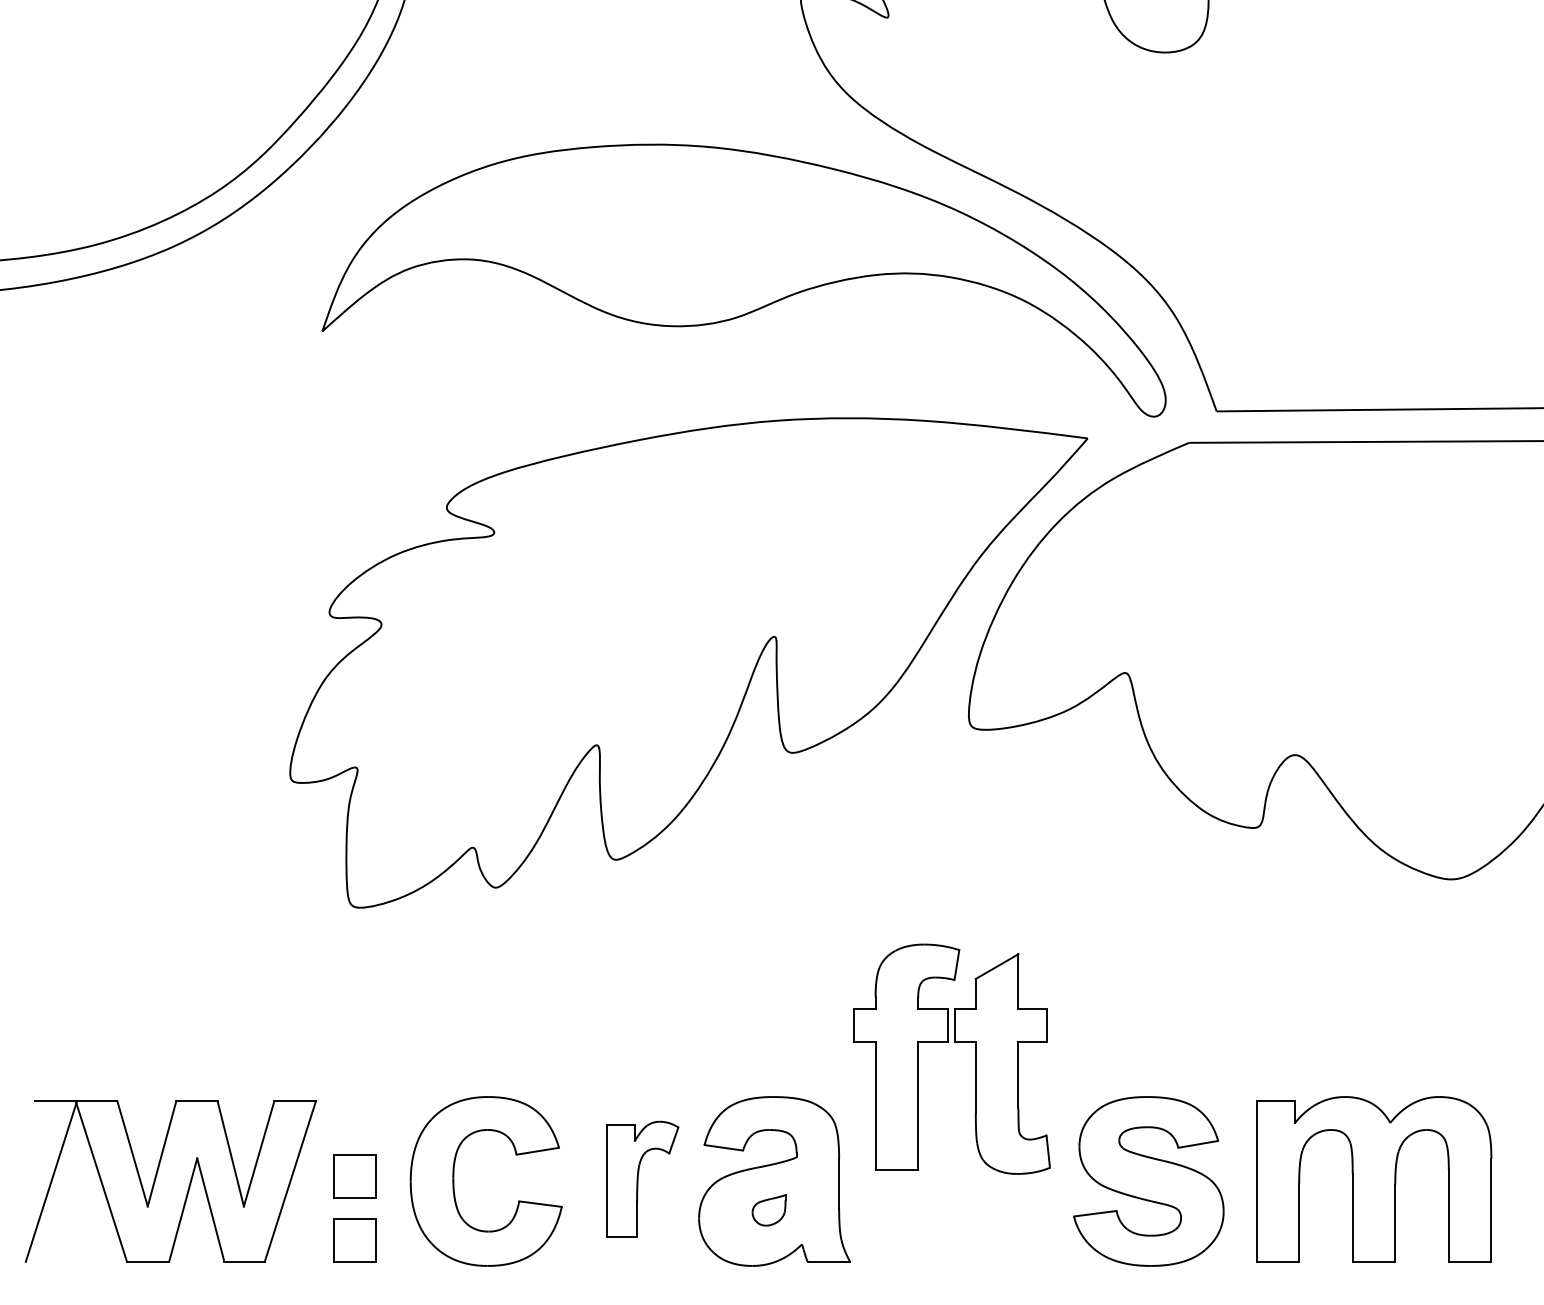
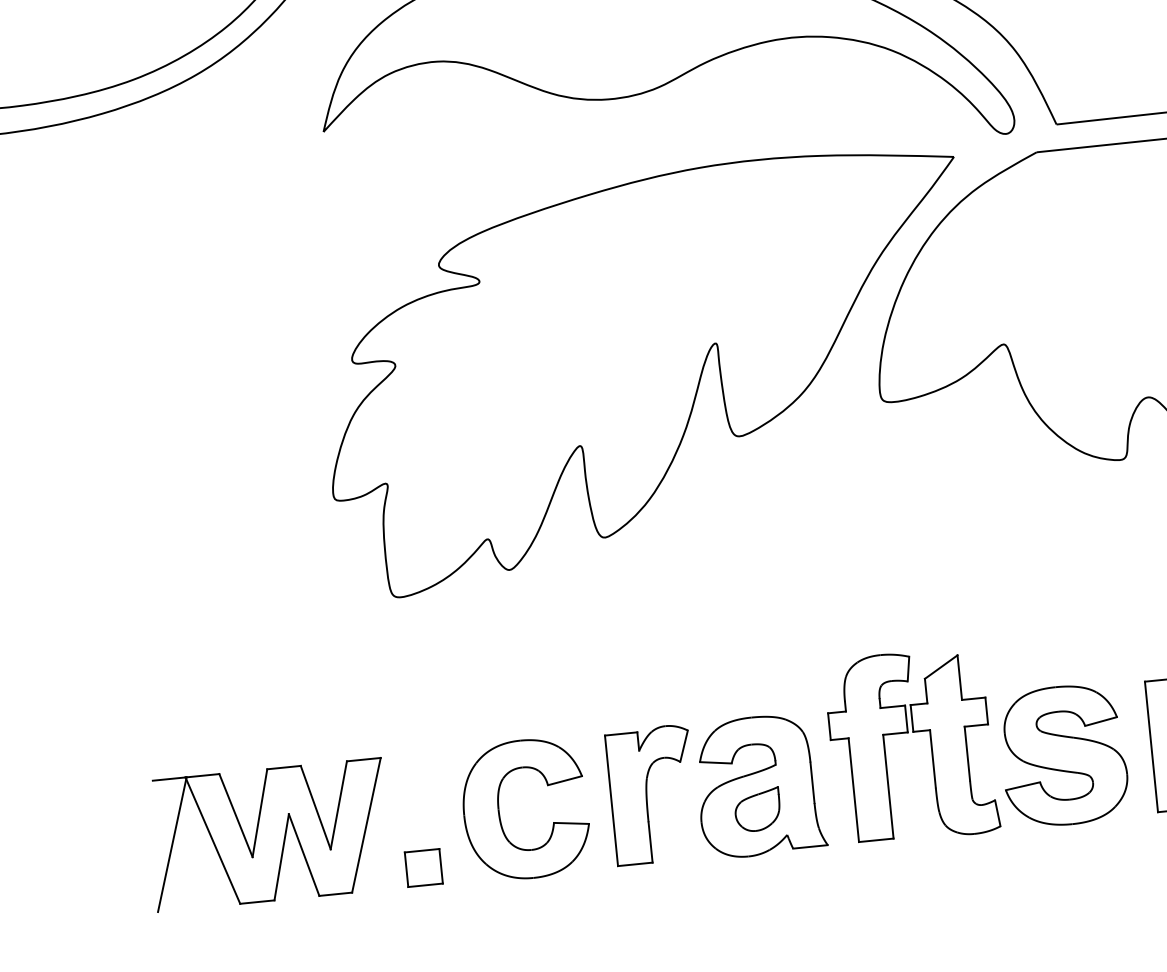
part: (948, 1042) -> (907, 732), moved
part: (354, 1176) -> (418, 816), removed
part: (642, 1179) -> (652, 795), size x1.43
part: (768, 1210) -> (757, 810), size x1.67

